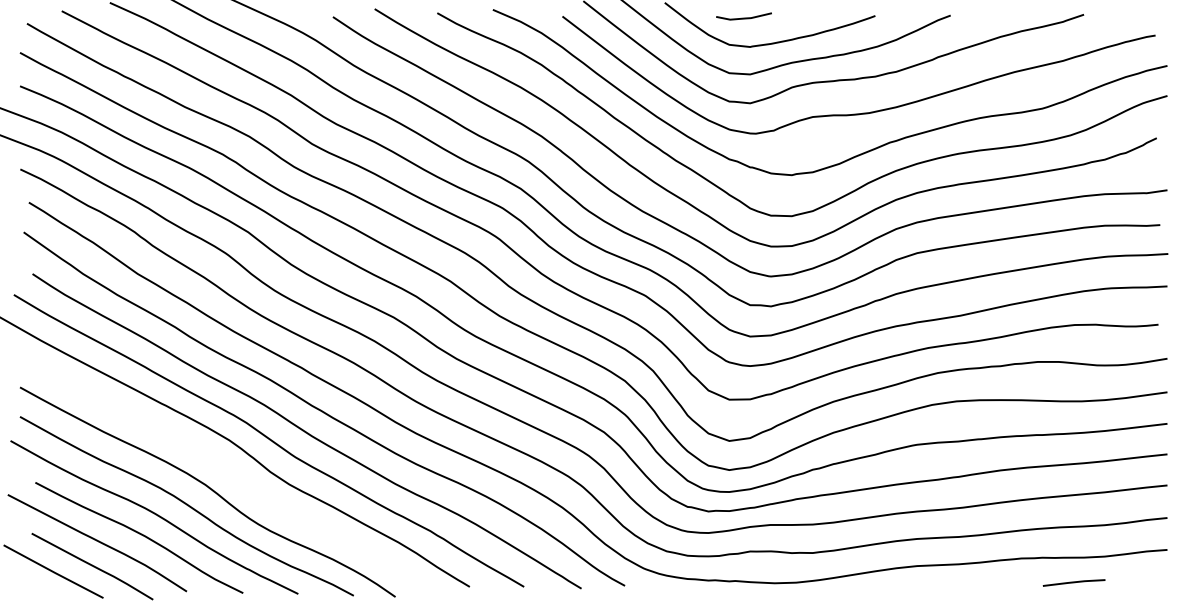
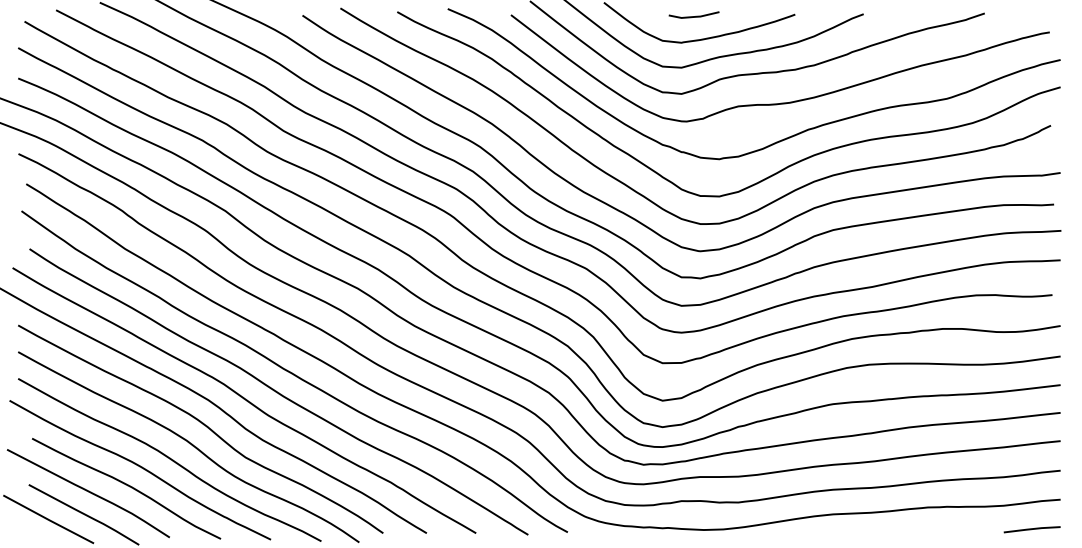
line: (743, 17) -> (693, 15), moved
curve: (224, 468) -> (203, 425), added
line: (1073, 582) -> (1031, 529), moved

